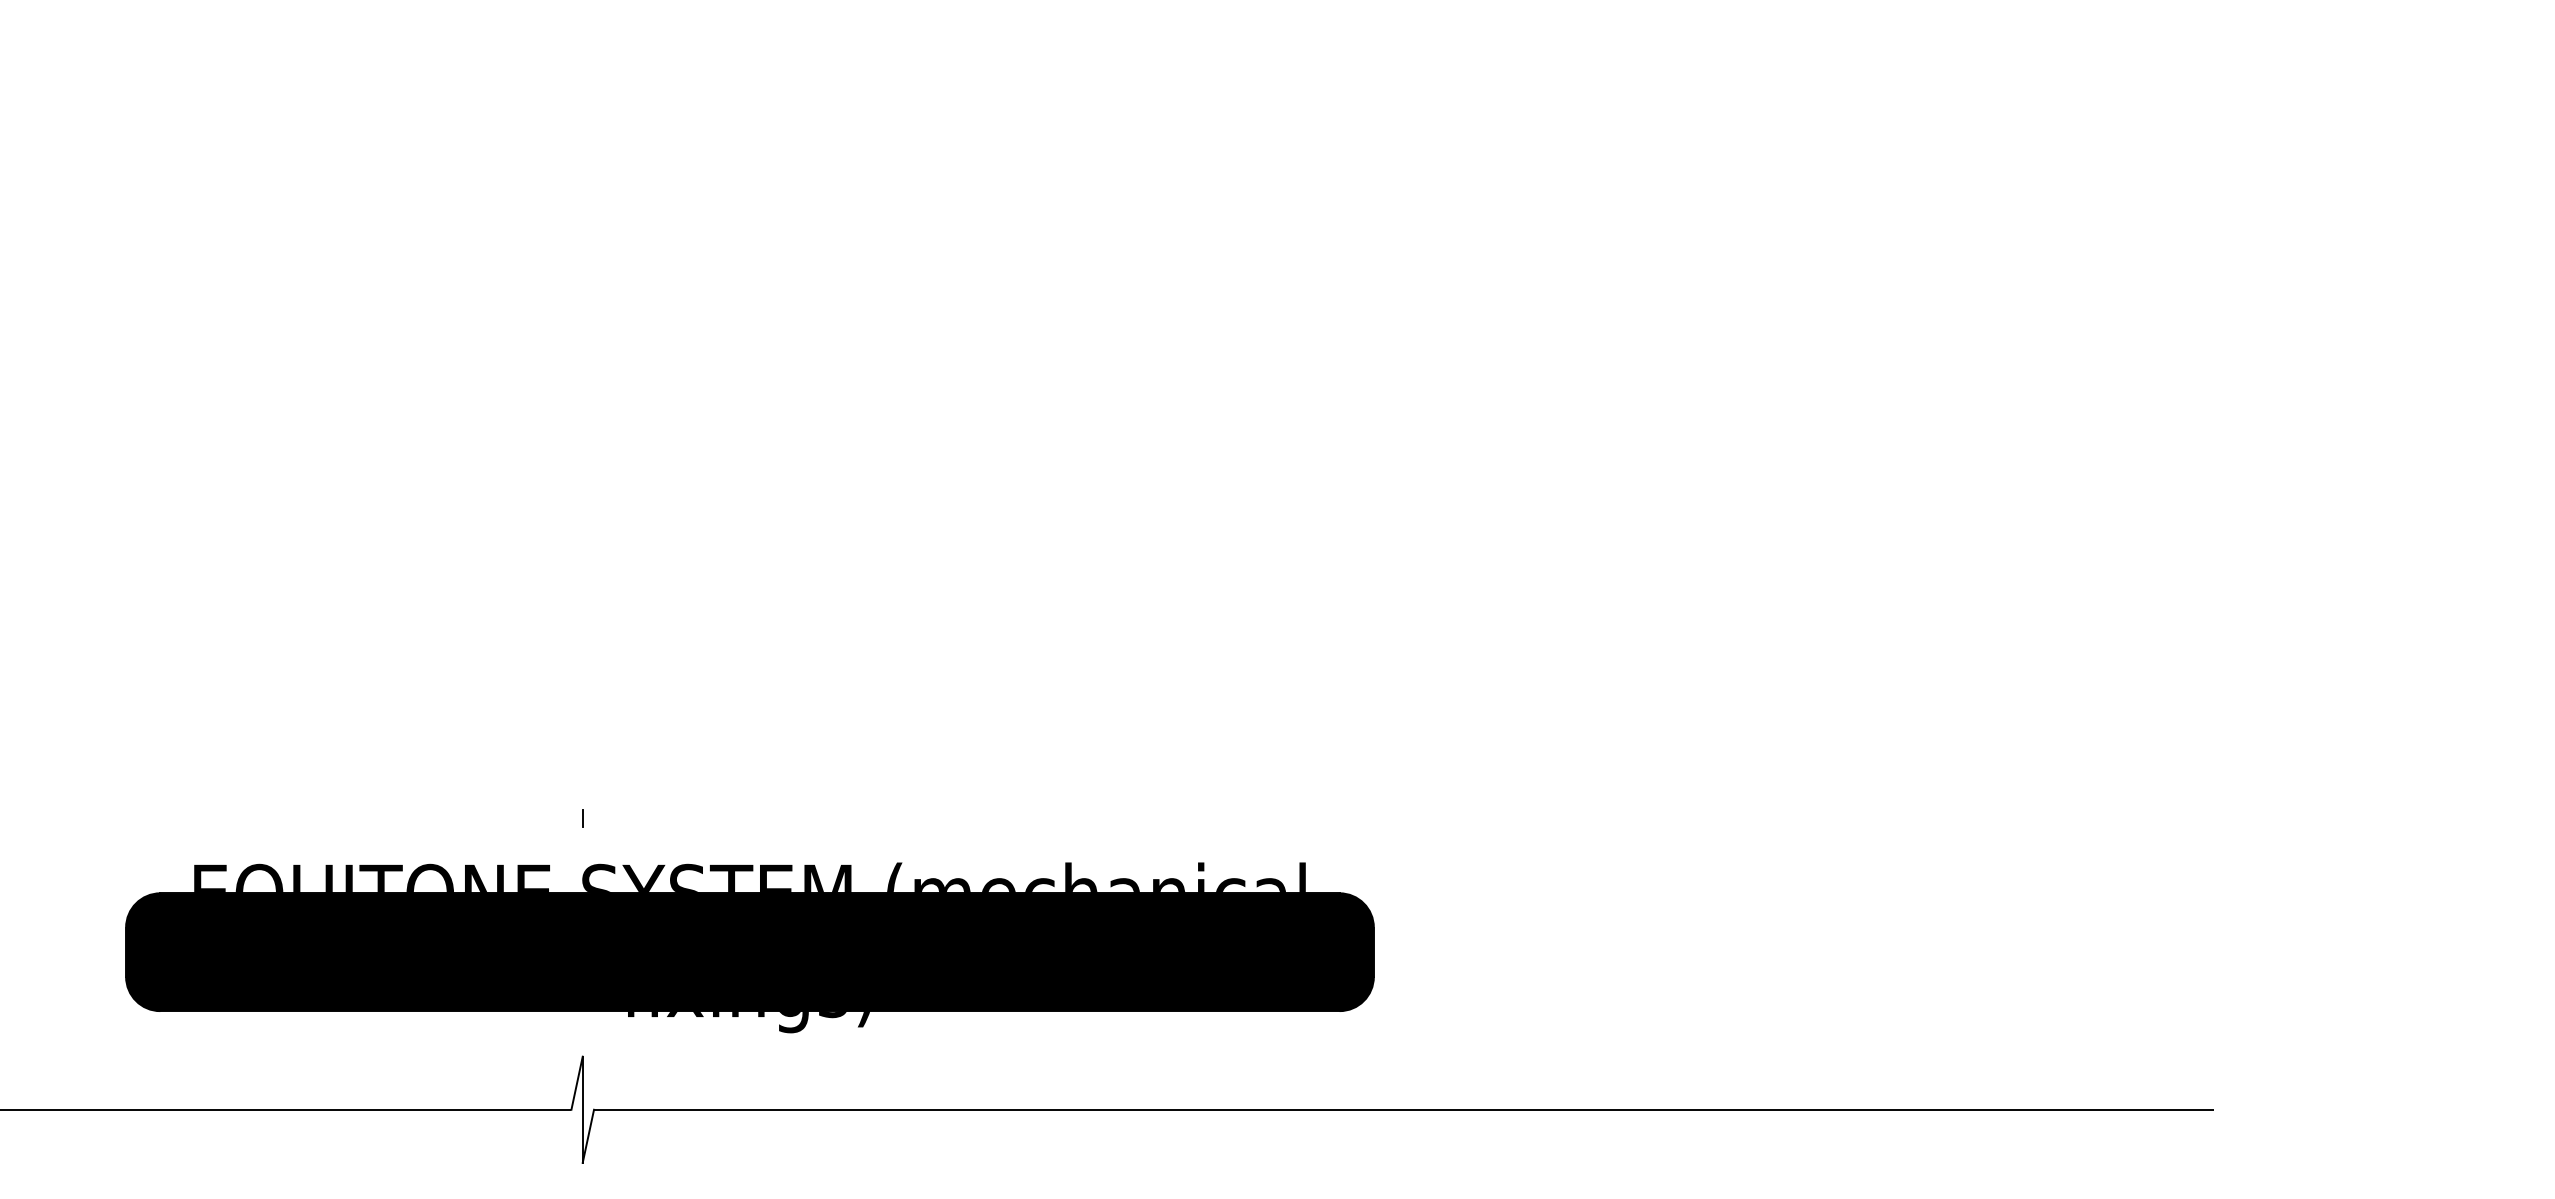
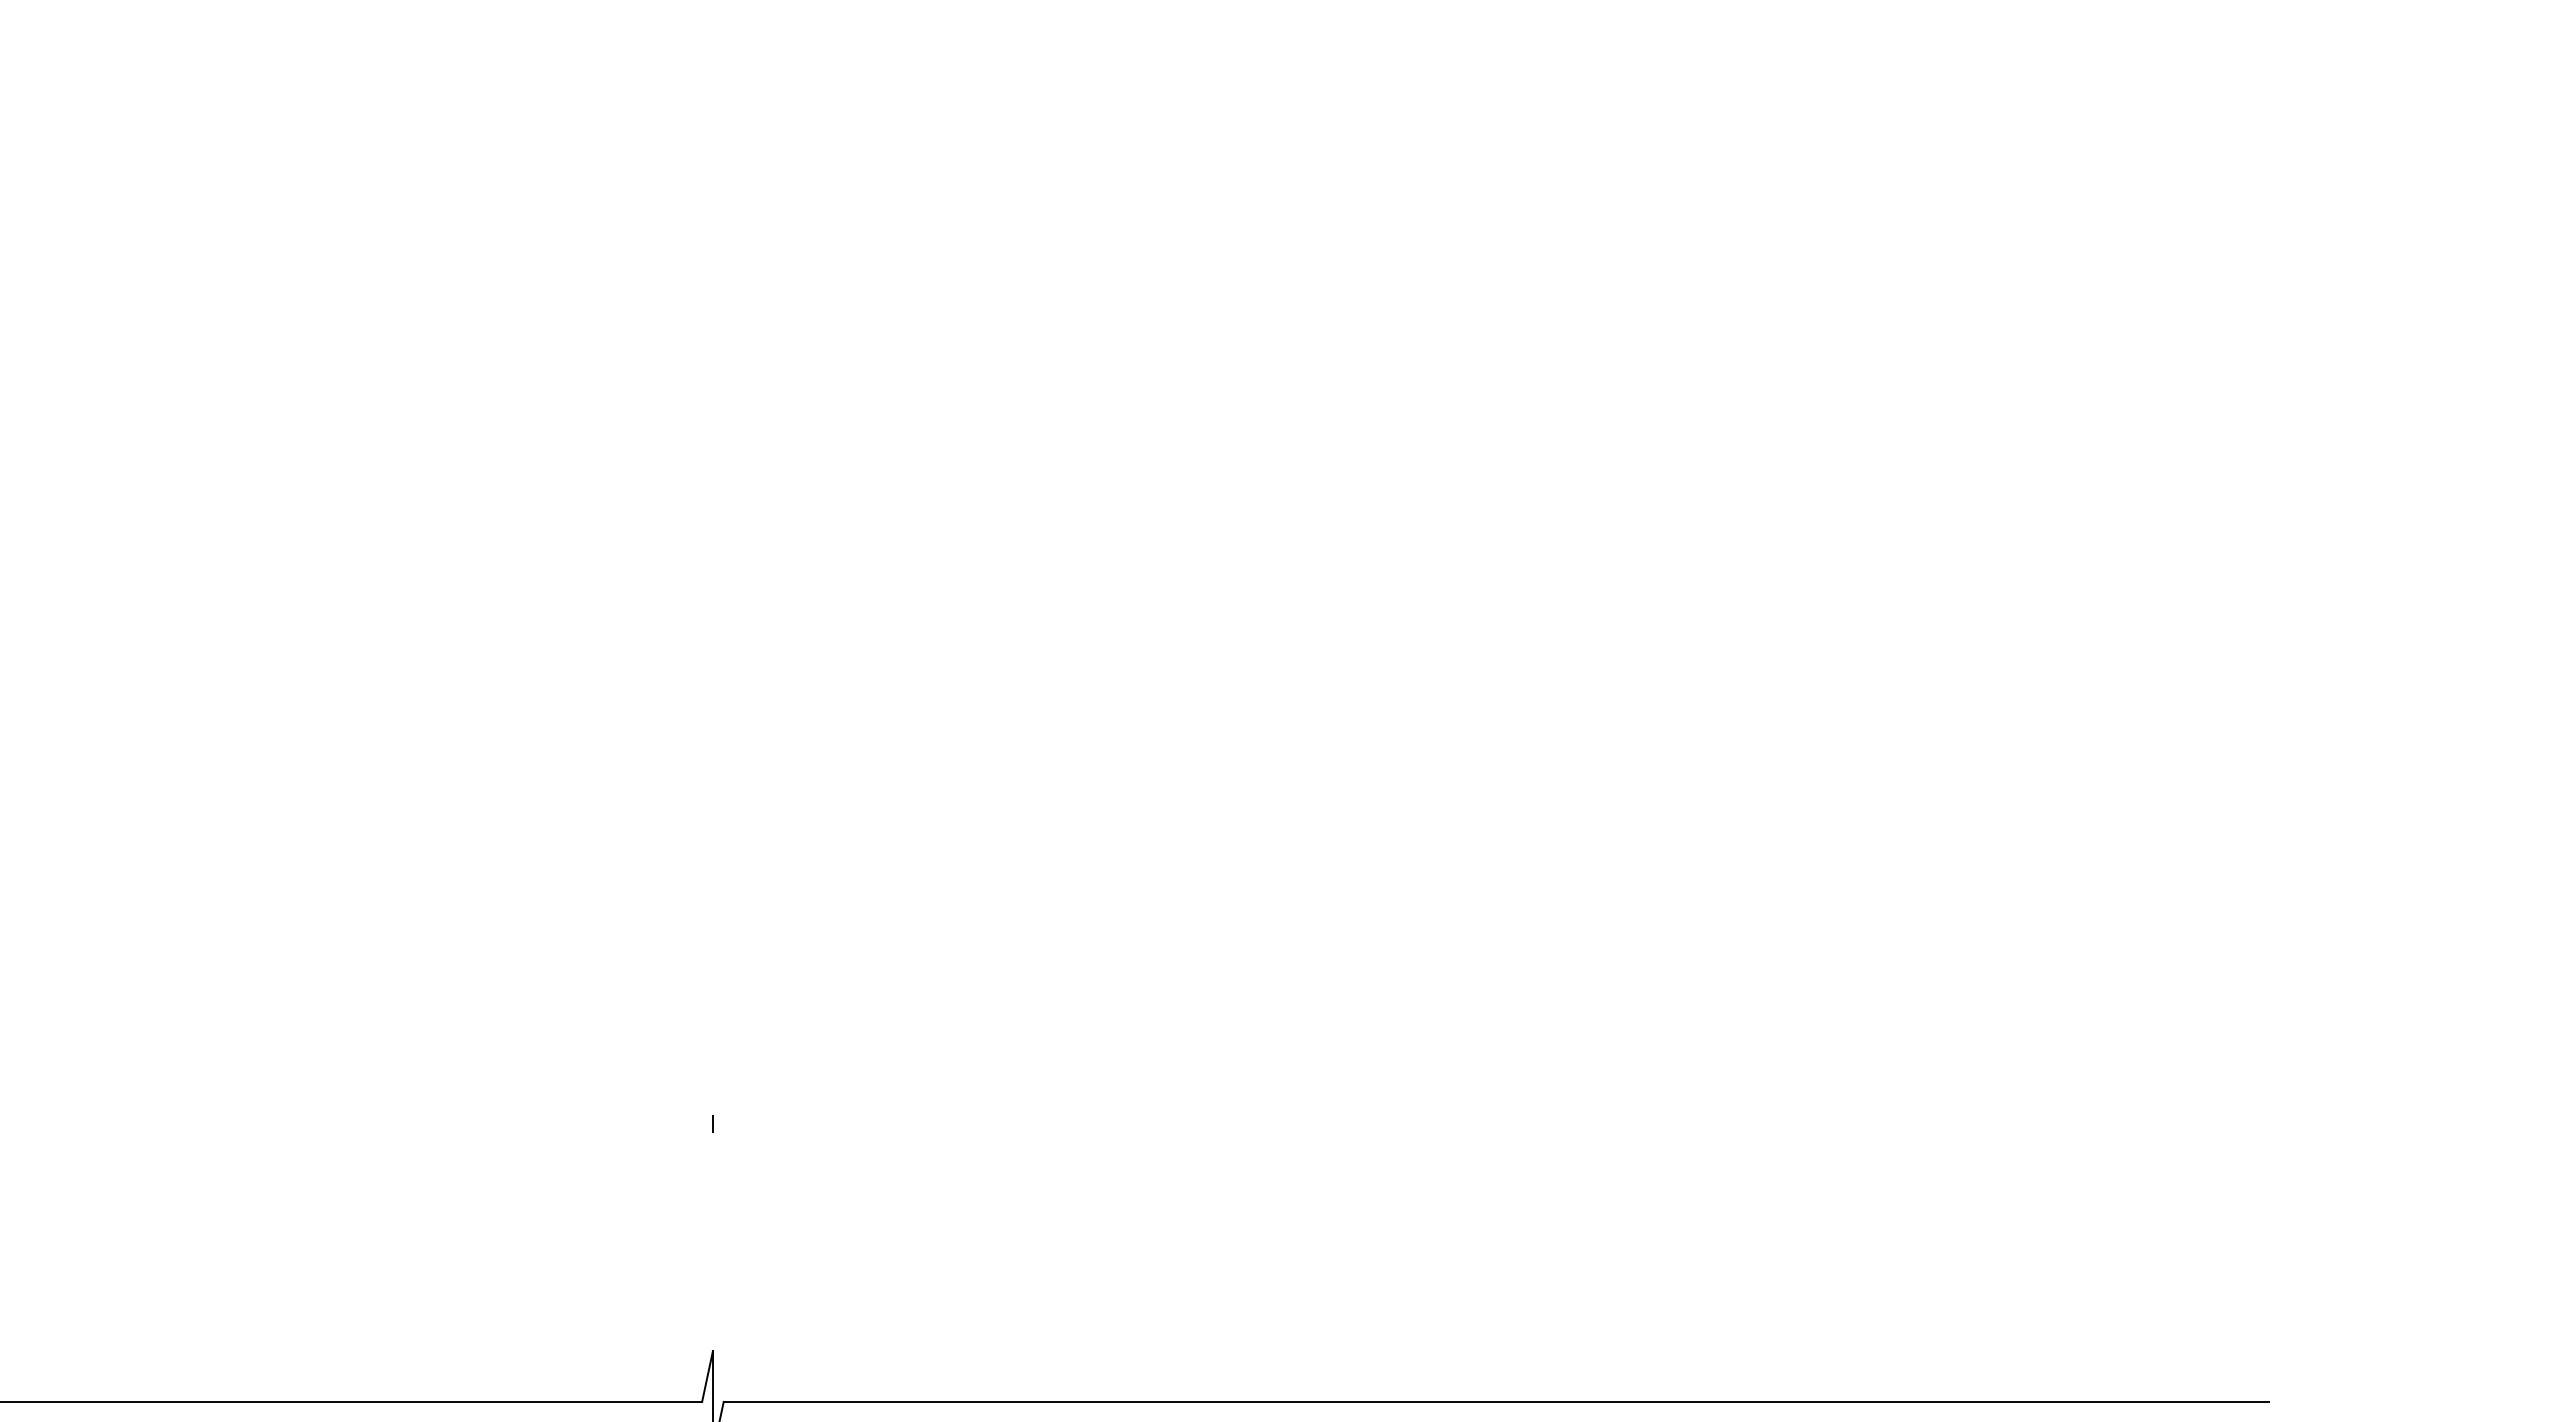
part: (749, 946) -> (872, 1246), removed

